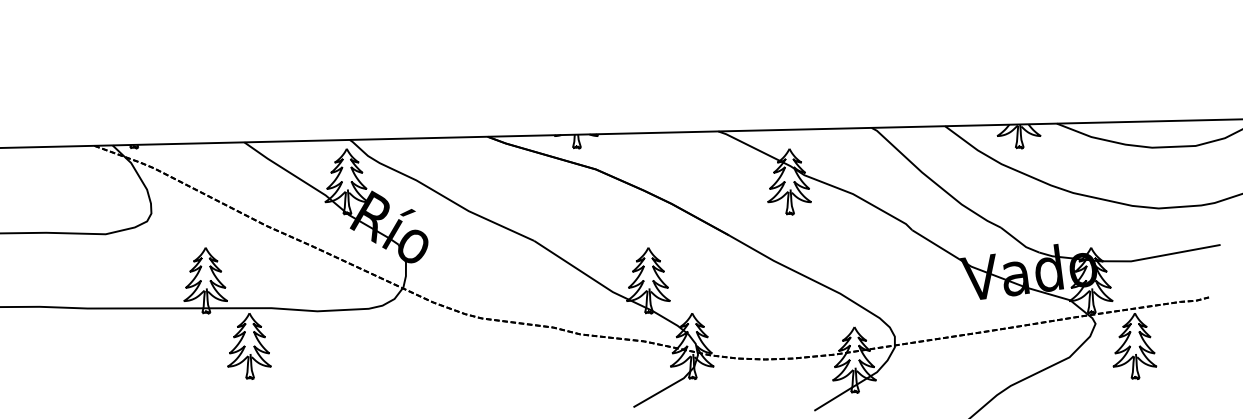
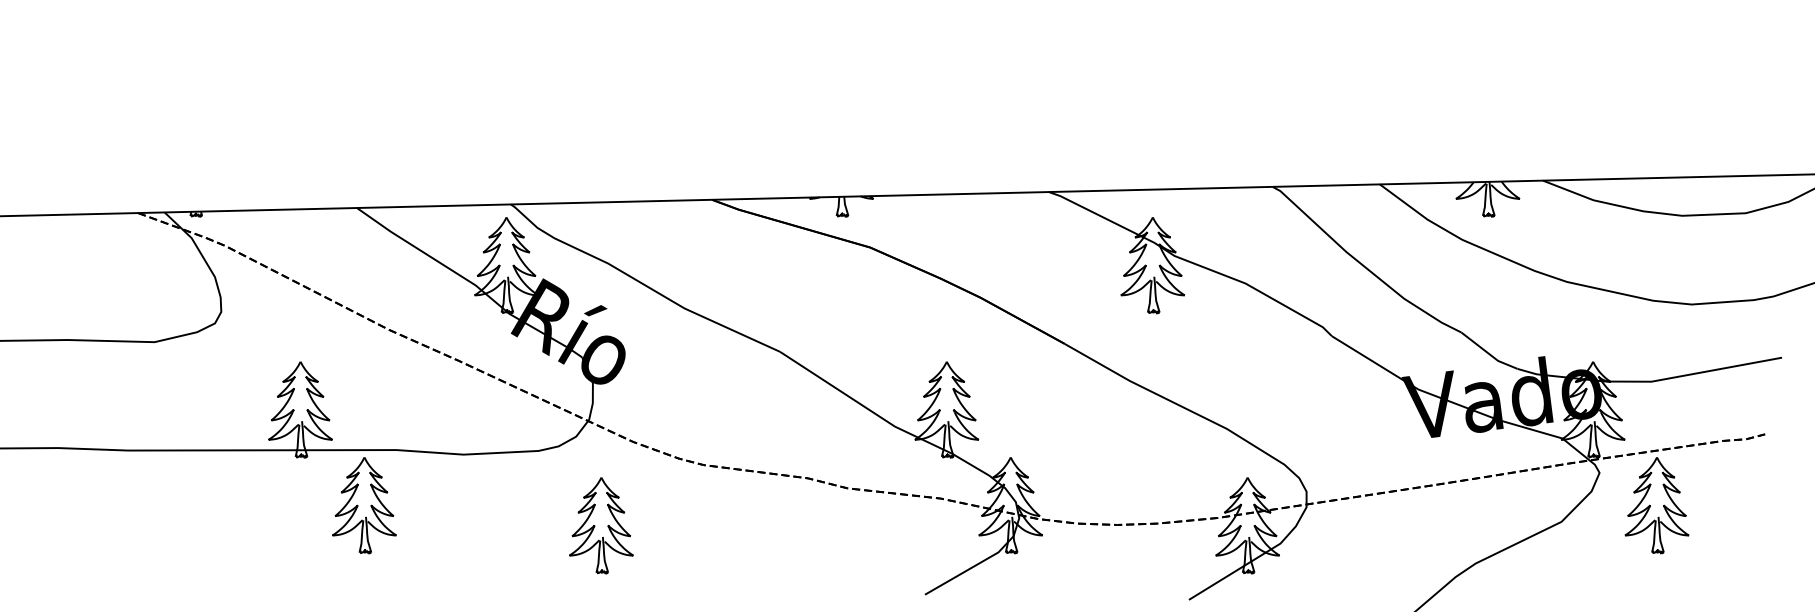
part: (411, 359) -> (600, 524), added

